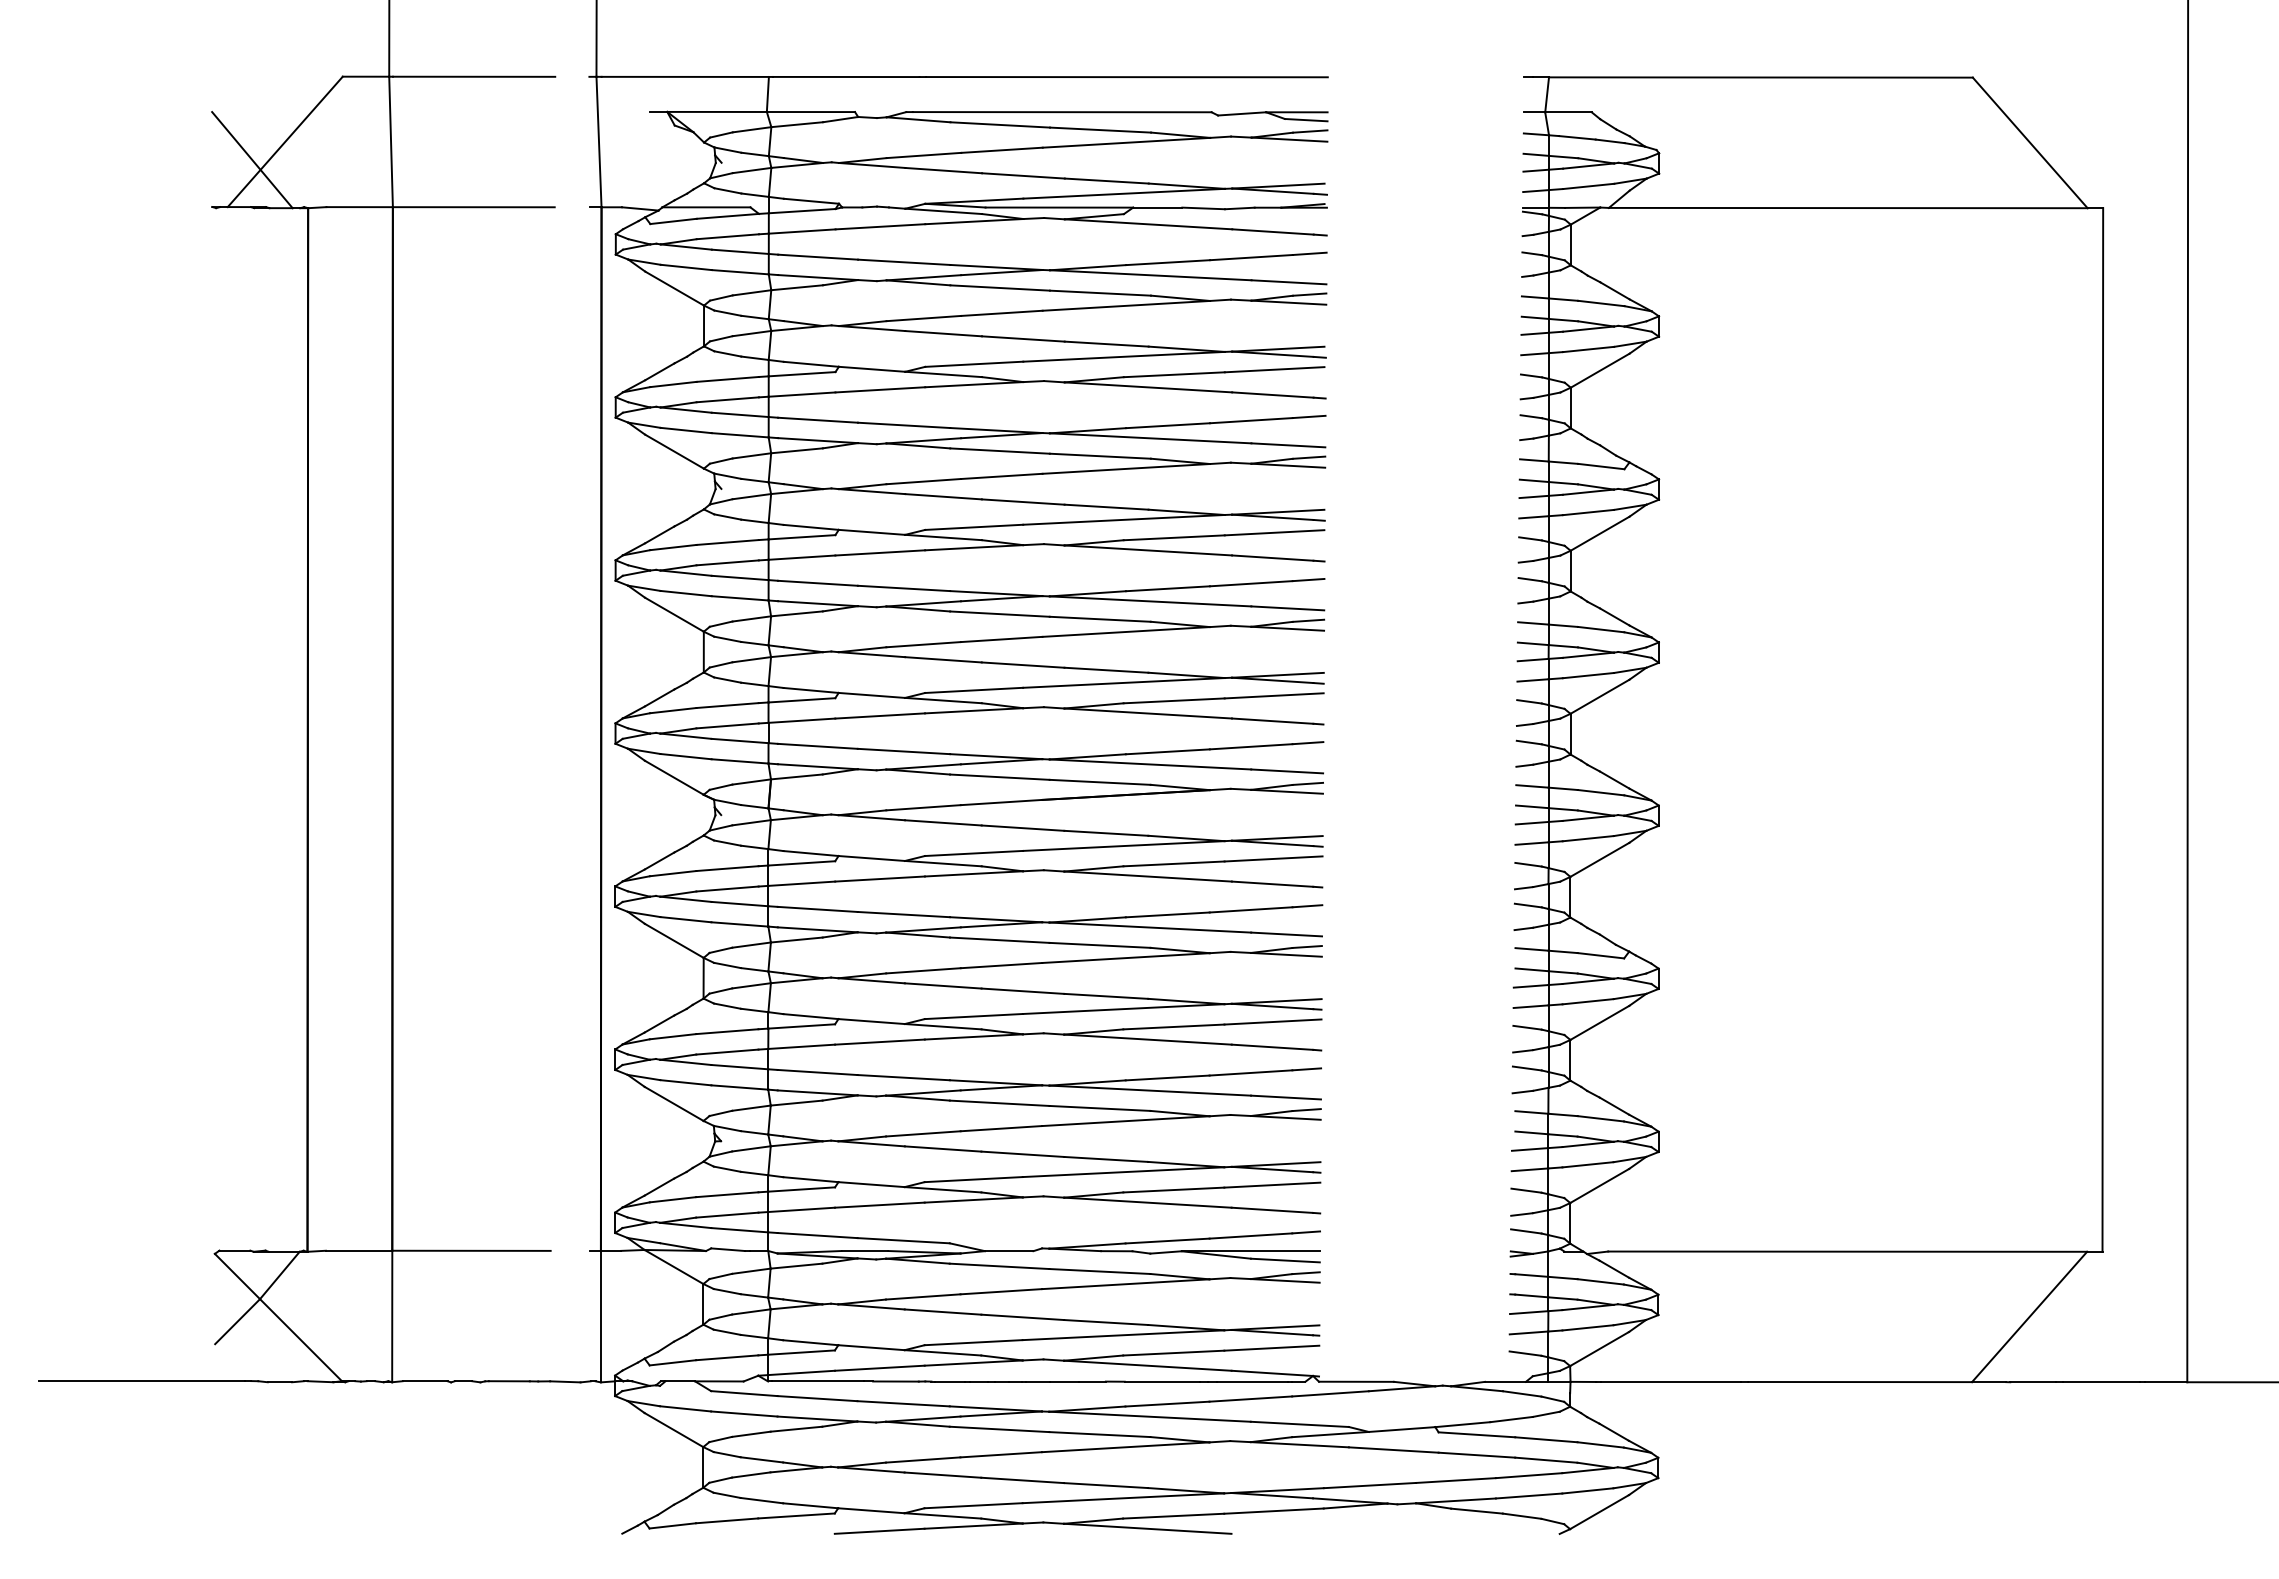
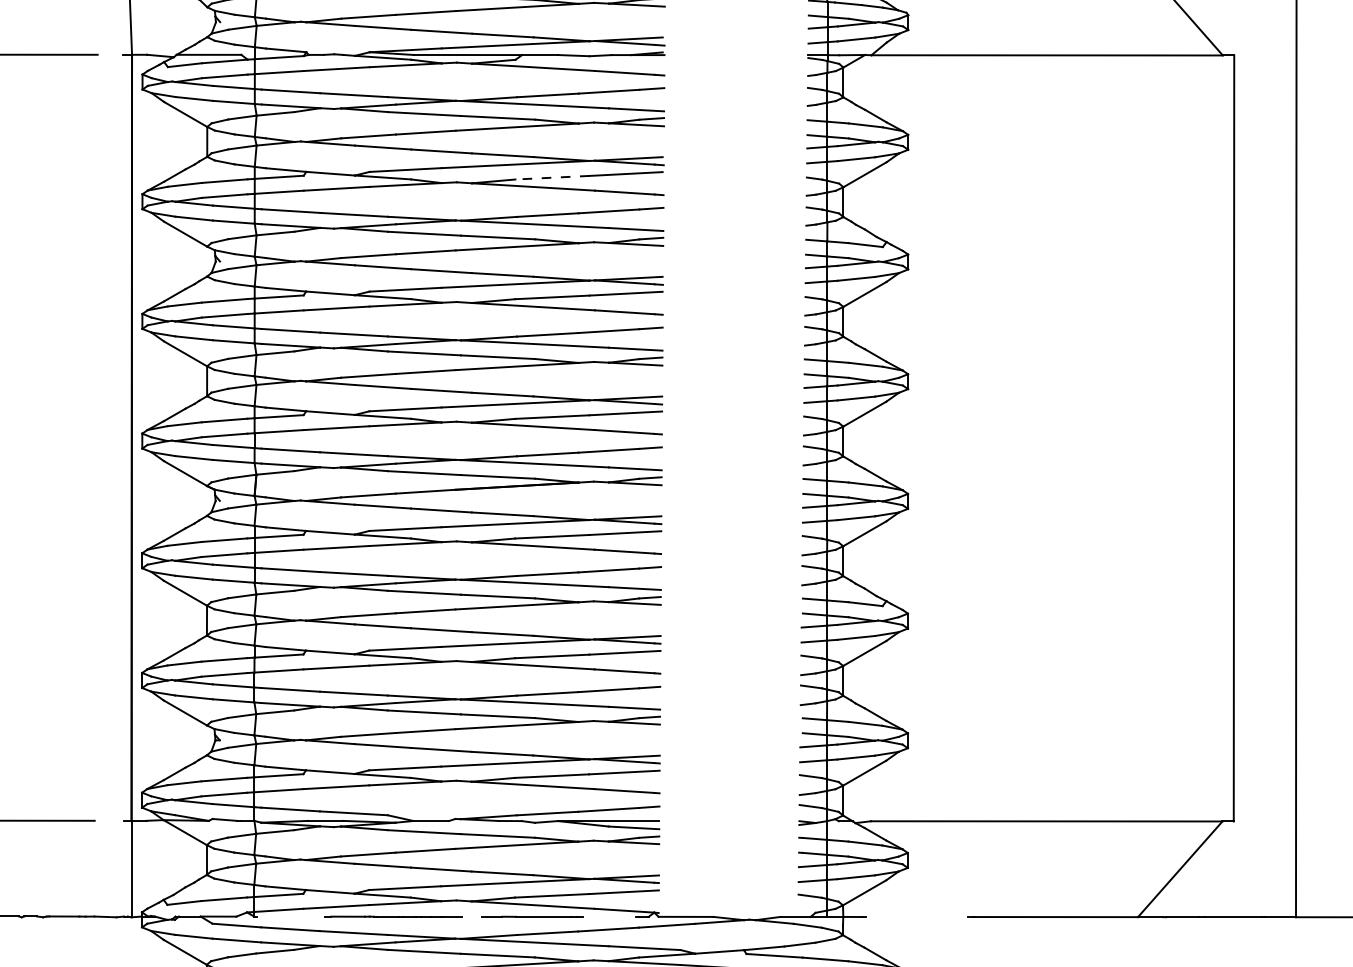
line: (1174, 374) -> (552, 177), solid -> dashed
line: (818, 1381) -> (291, 916), removed
line: (1064, 1381) -> (471, 916), removed
line: (1251, 1381) -> (609, 916), removed
line: (1670, 1381) -> (916, 916), removed

